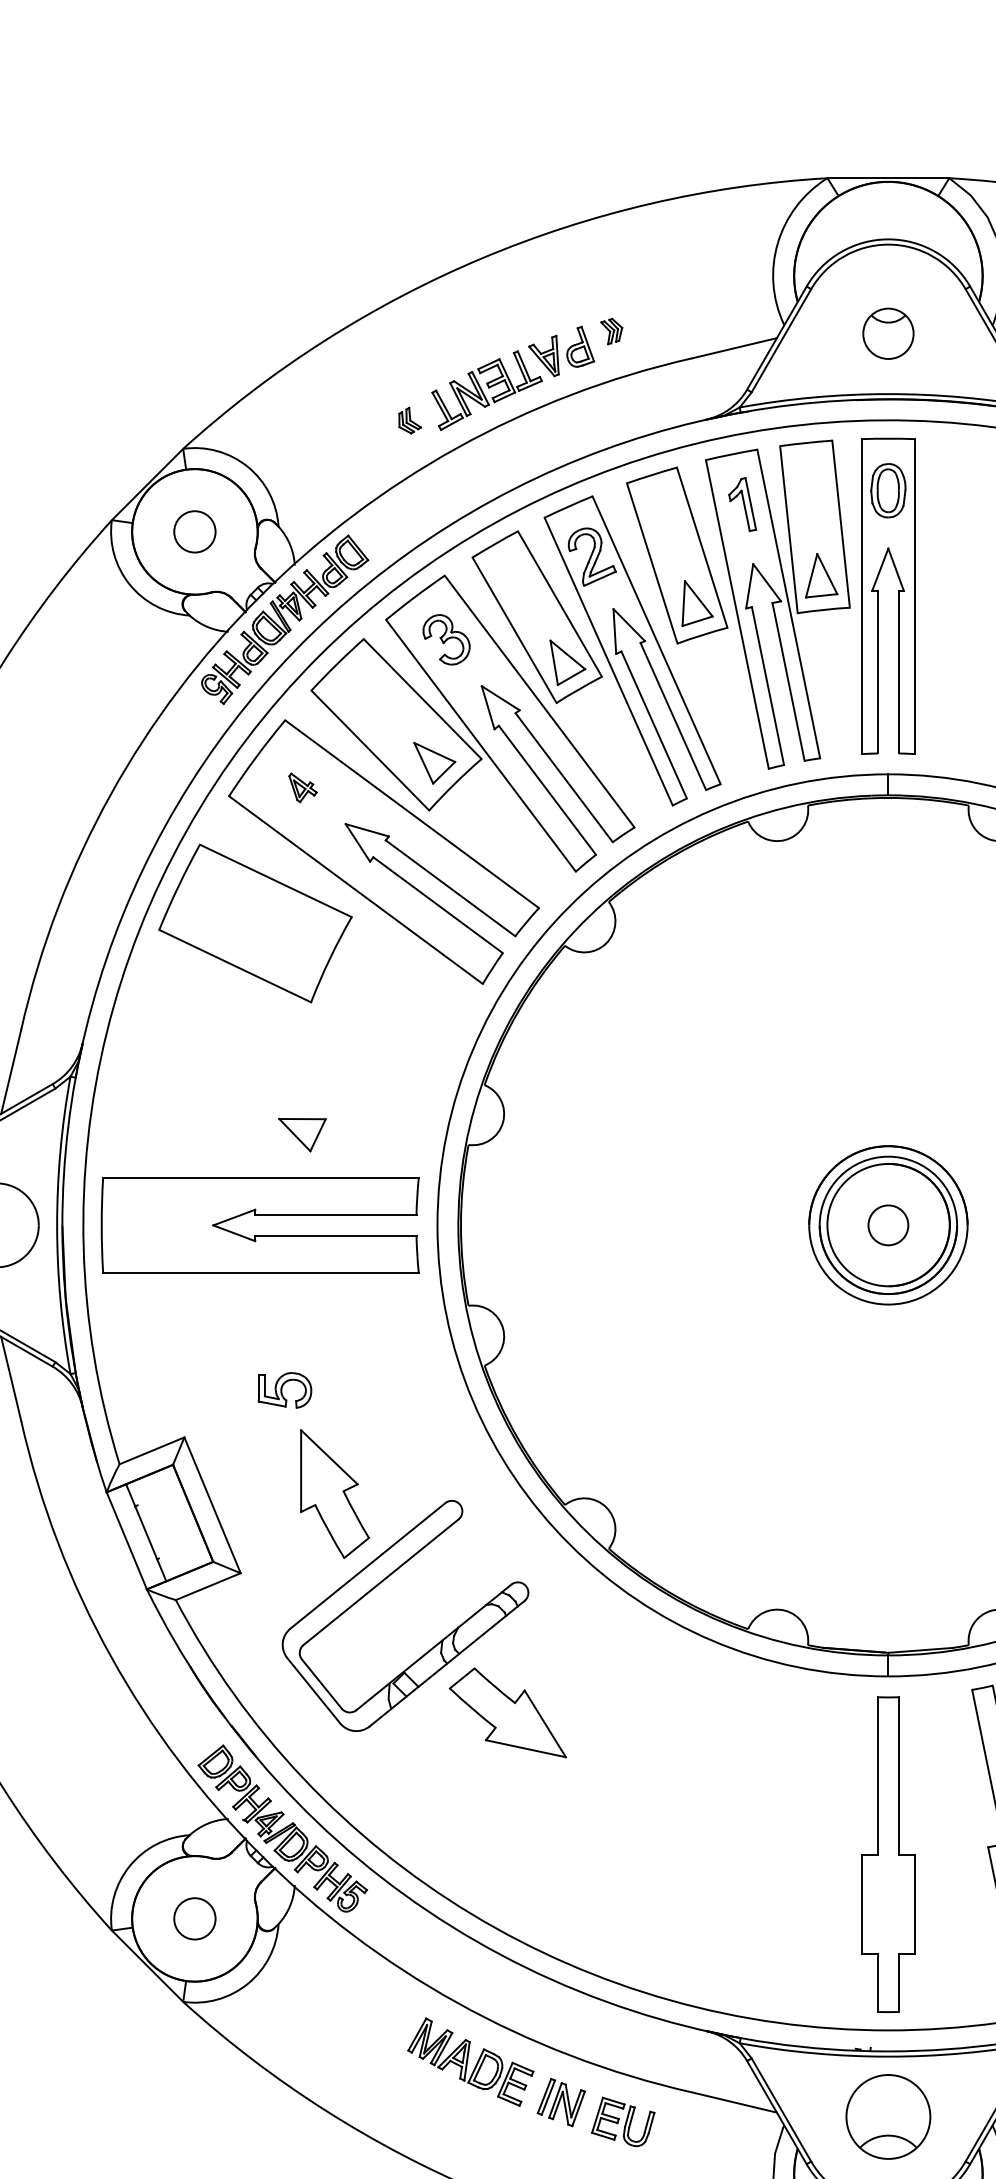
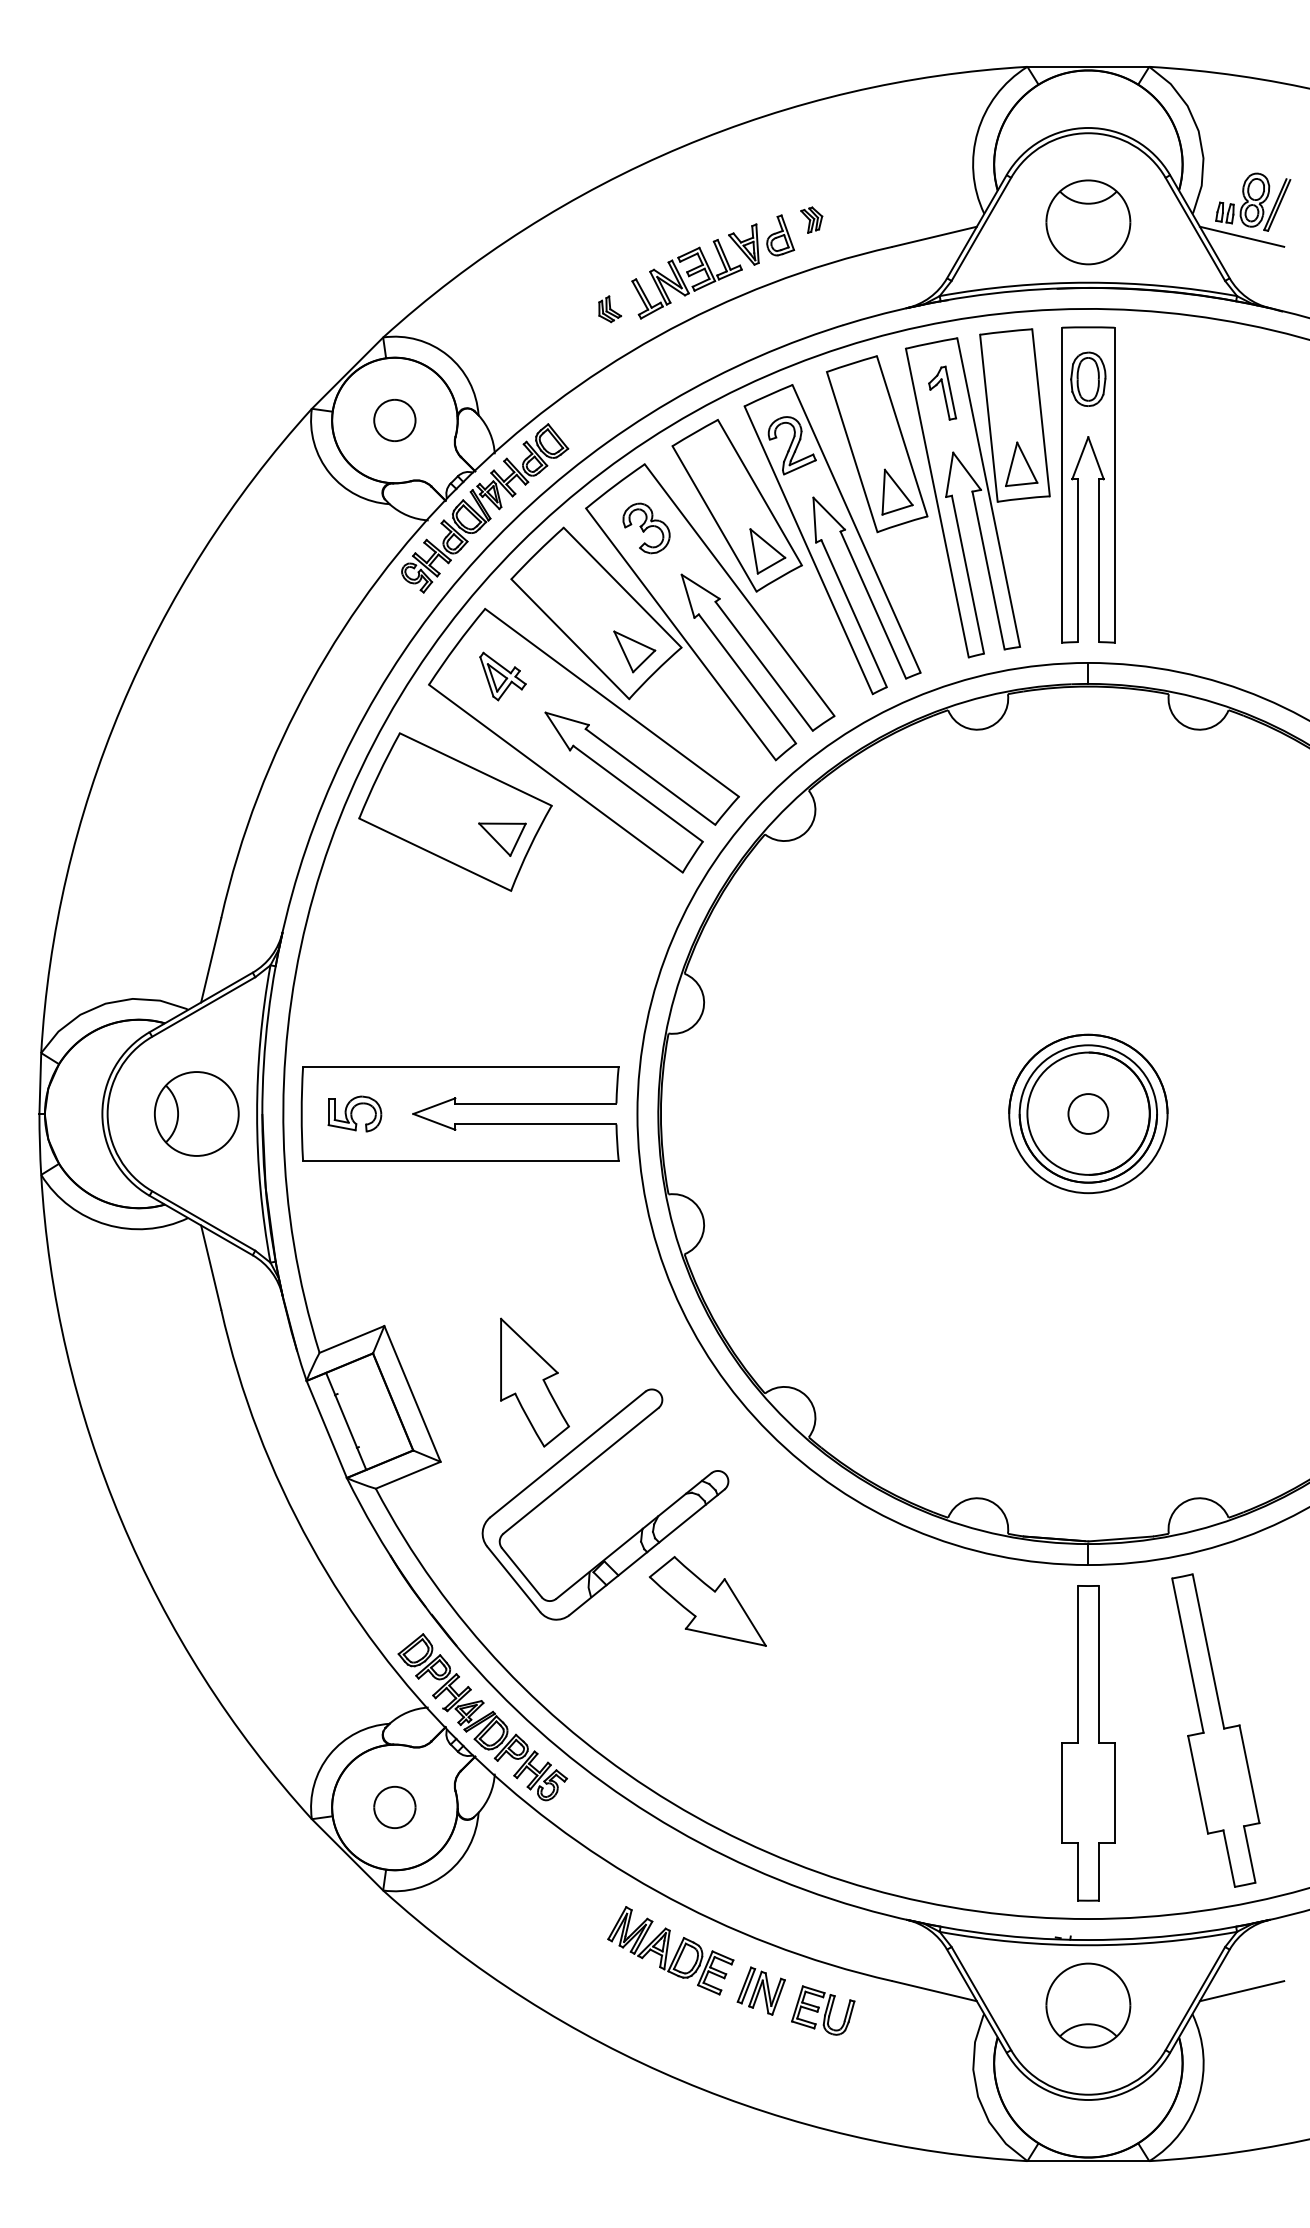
part: (888, 333) -> (1088, 222), size x1.67
part: (302, 787) -> (502, 676), size x1.67
part: (302, 1134) -> (502, 839), moved
part: (284, 1389) -> (354, 1113), moved

